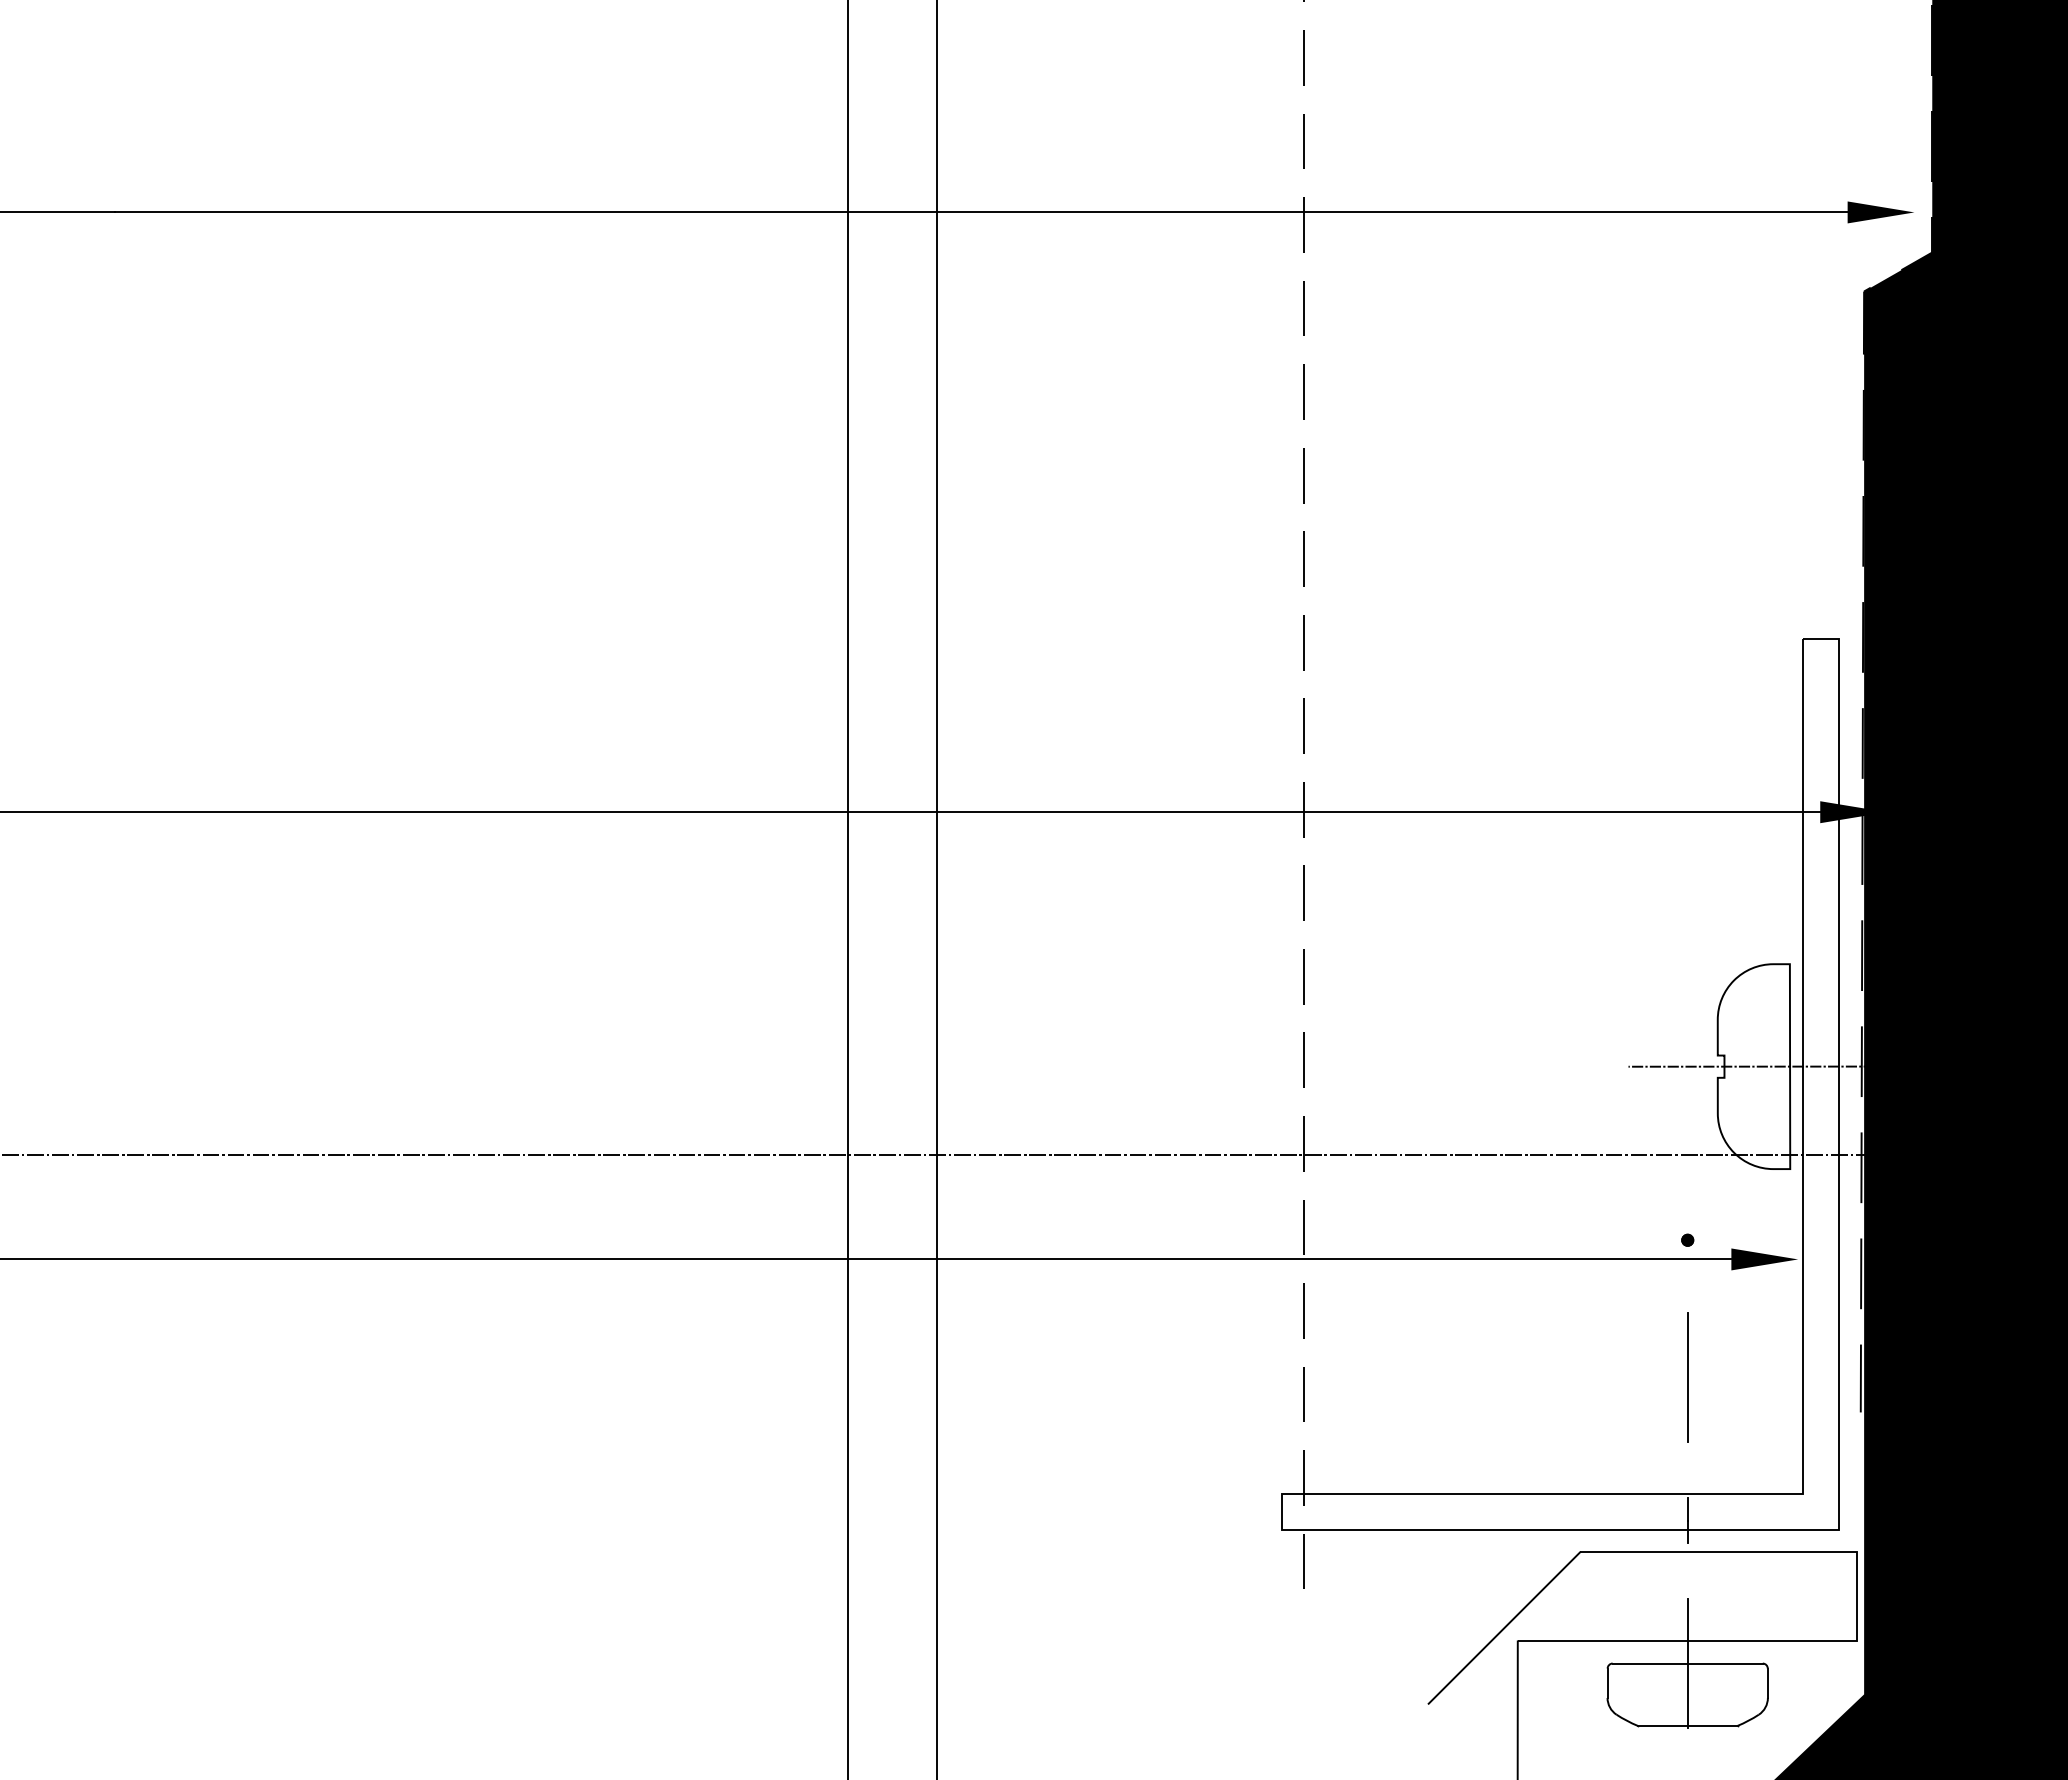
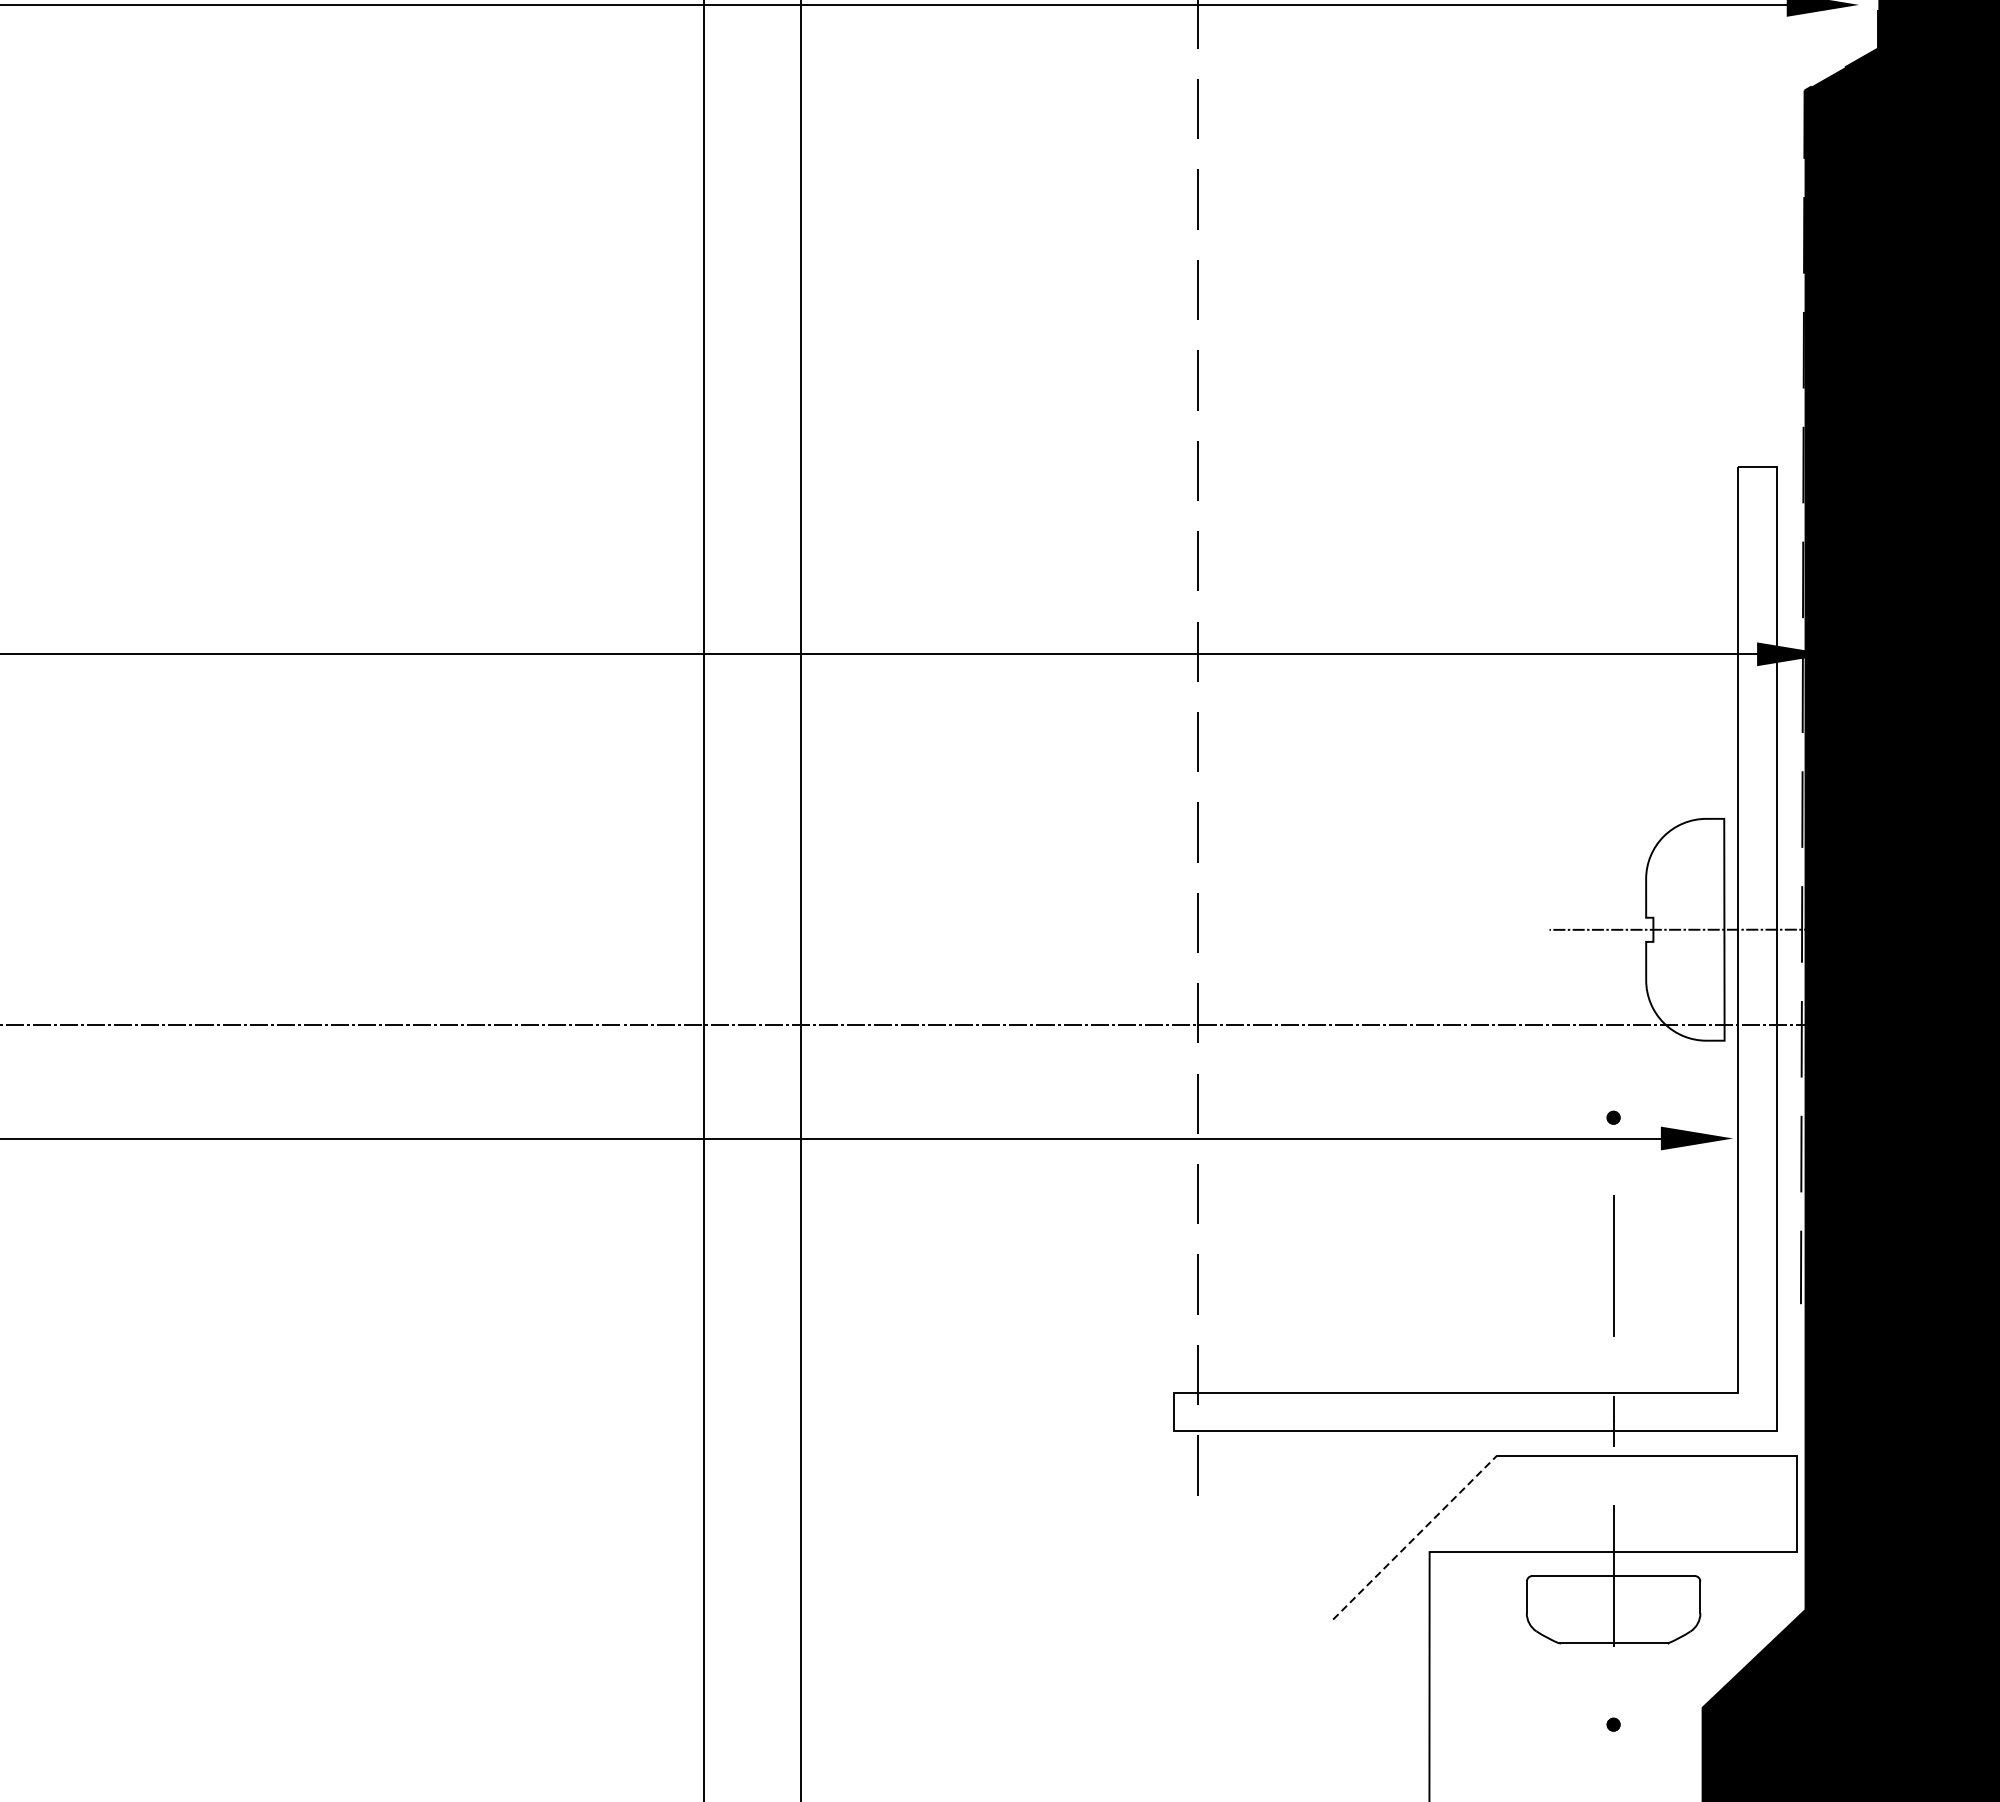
line: (1504, 1627) -> (1415, 1537), solid -> dashed

